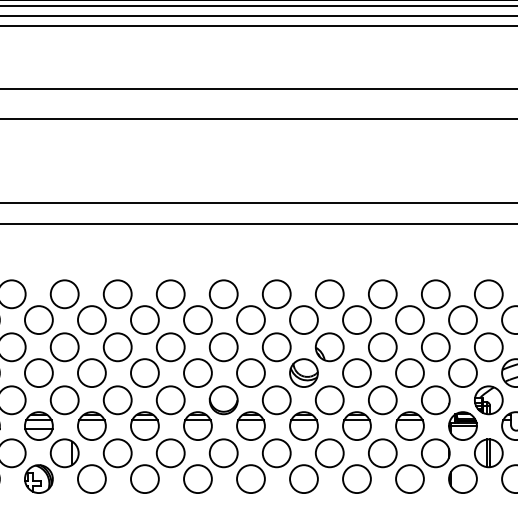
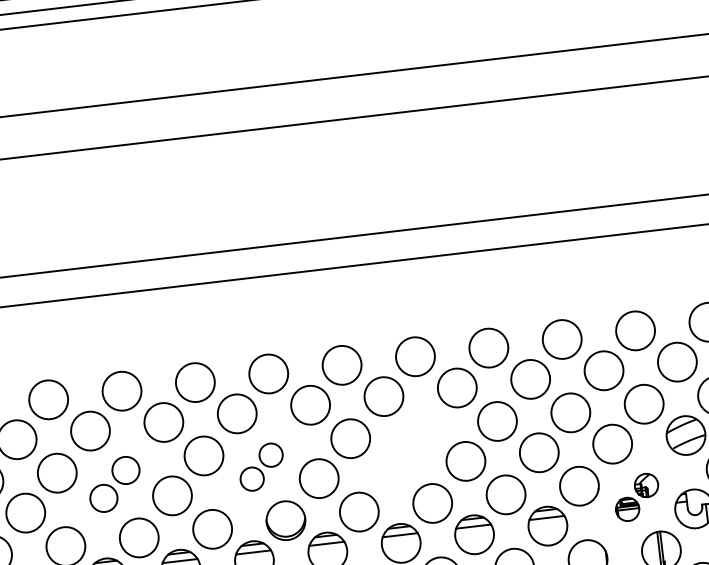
part: (104, 359) -> (114, 483), size x0.7
part: (210, 359) -> (261, 466), size x0.6
part: (316, 359) -> (407, 449), removed
part: (475, 412) -> (636, 496), size x0.6

